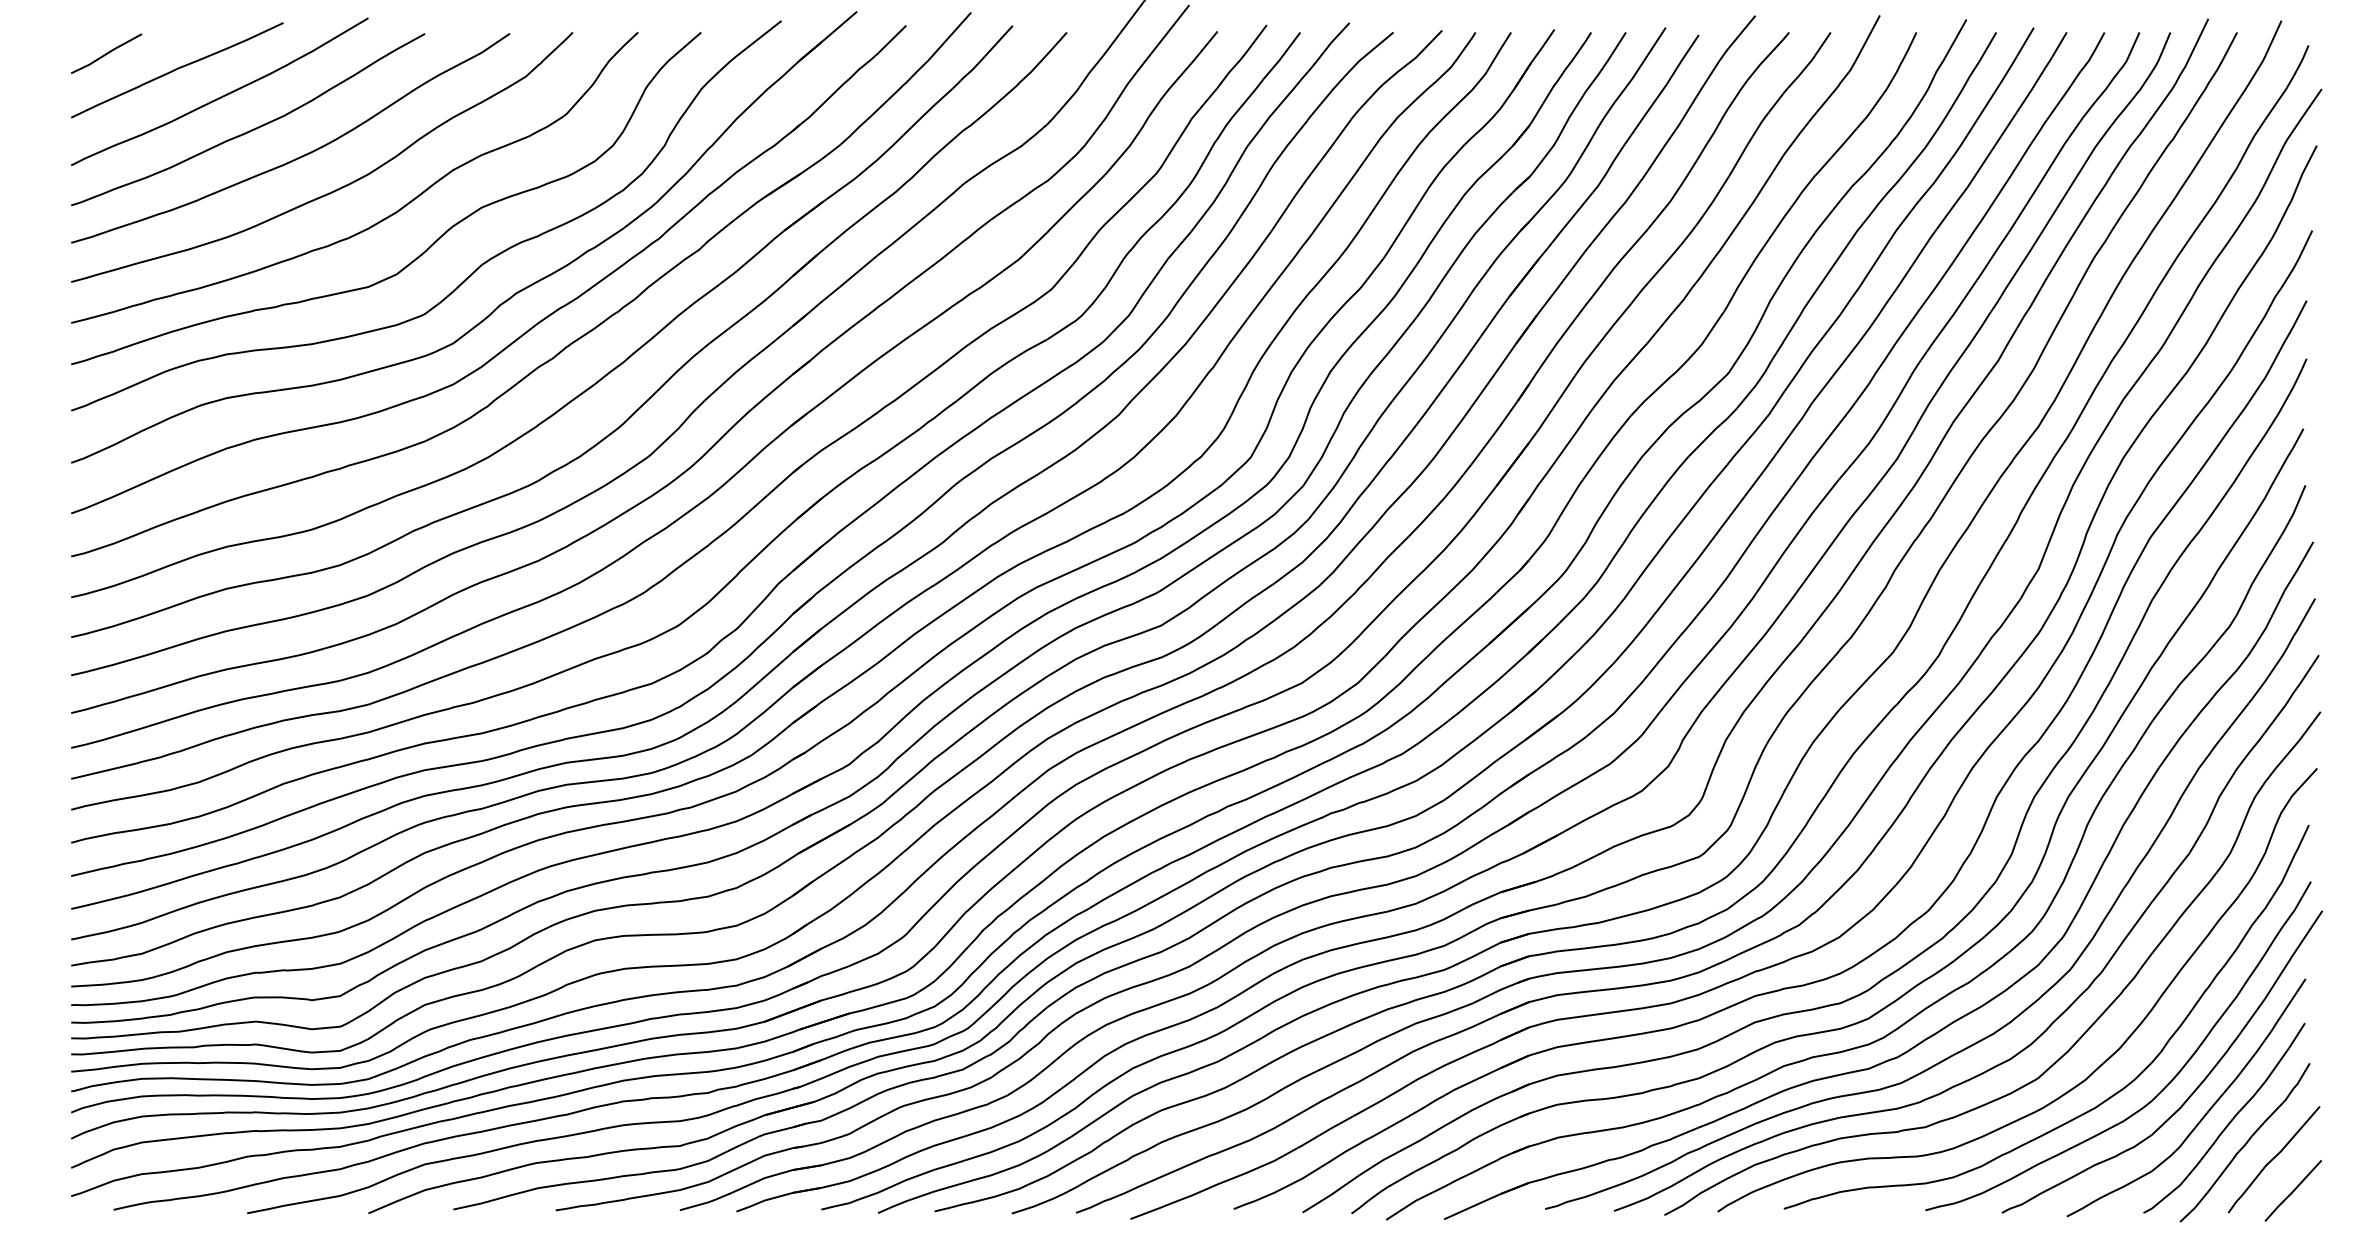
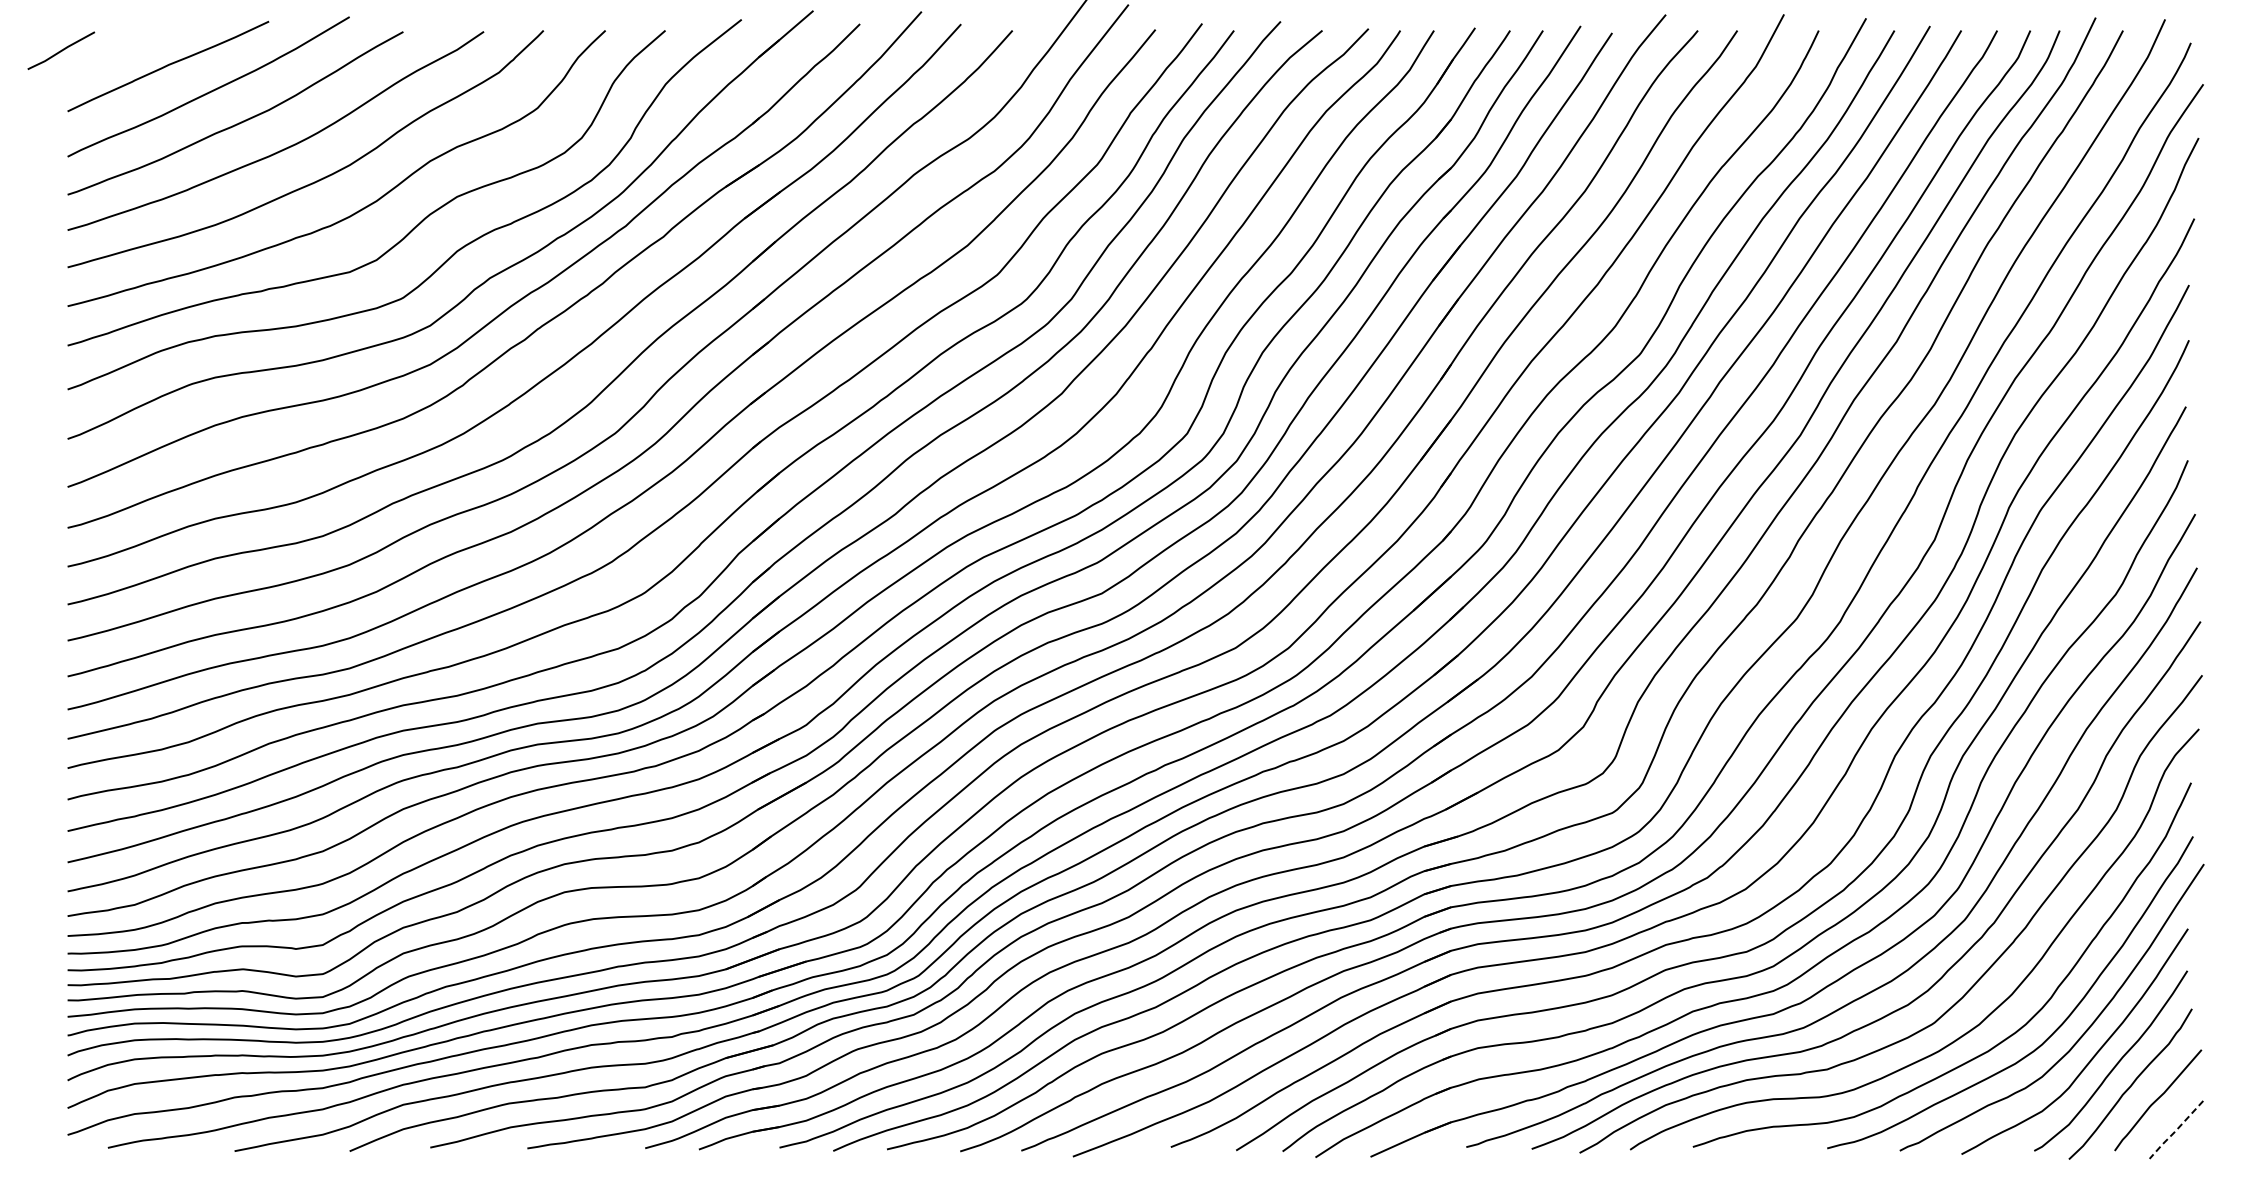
line: (106, 53) -> (61, 50), moved
line: (2292, 1192) -> (2175, 1131), solid -> dashed

